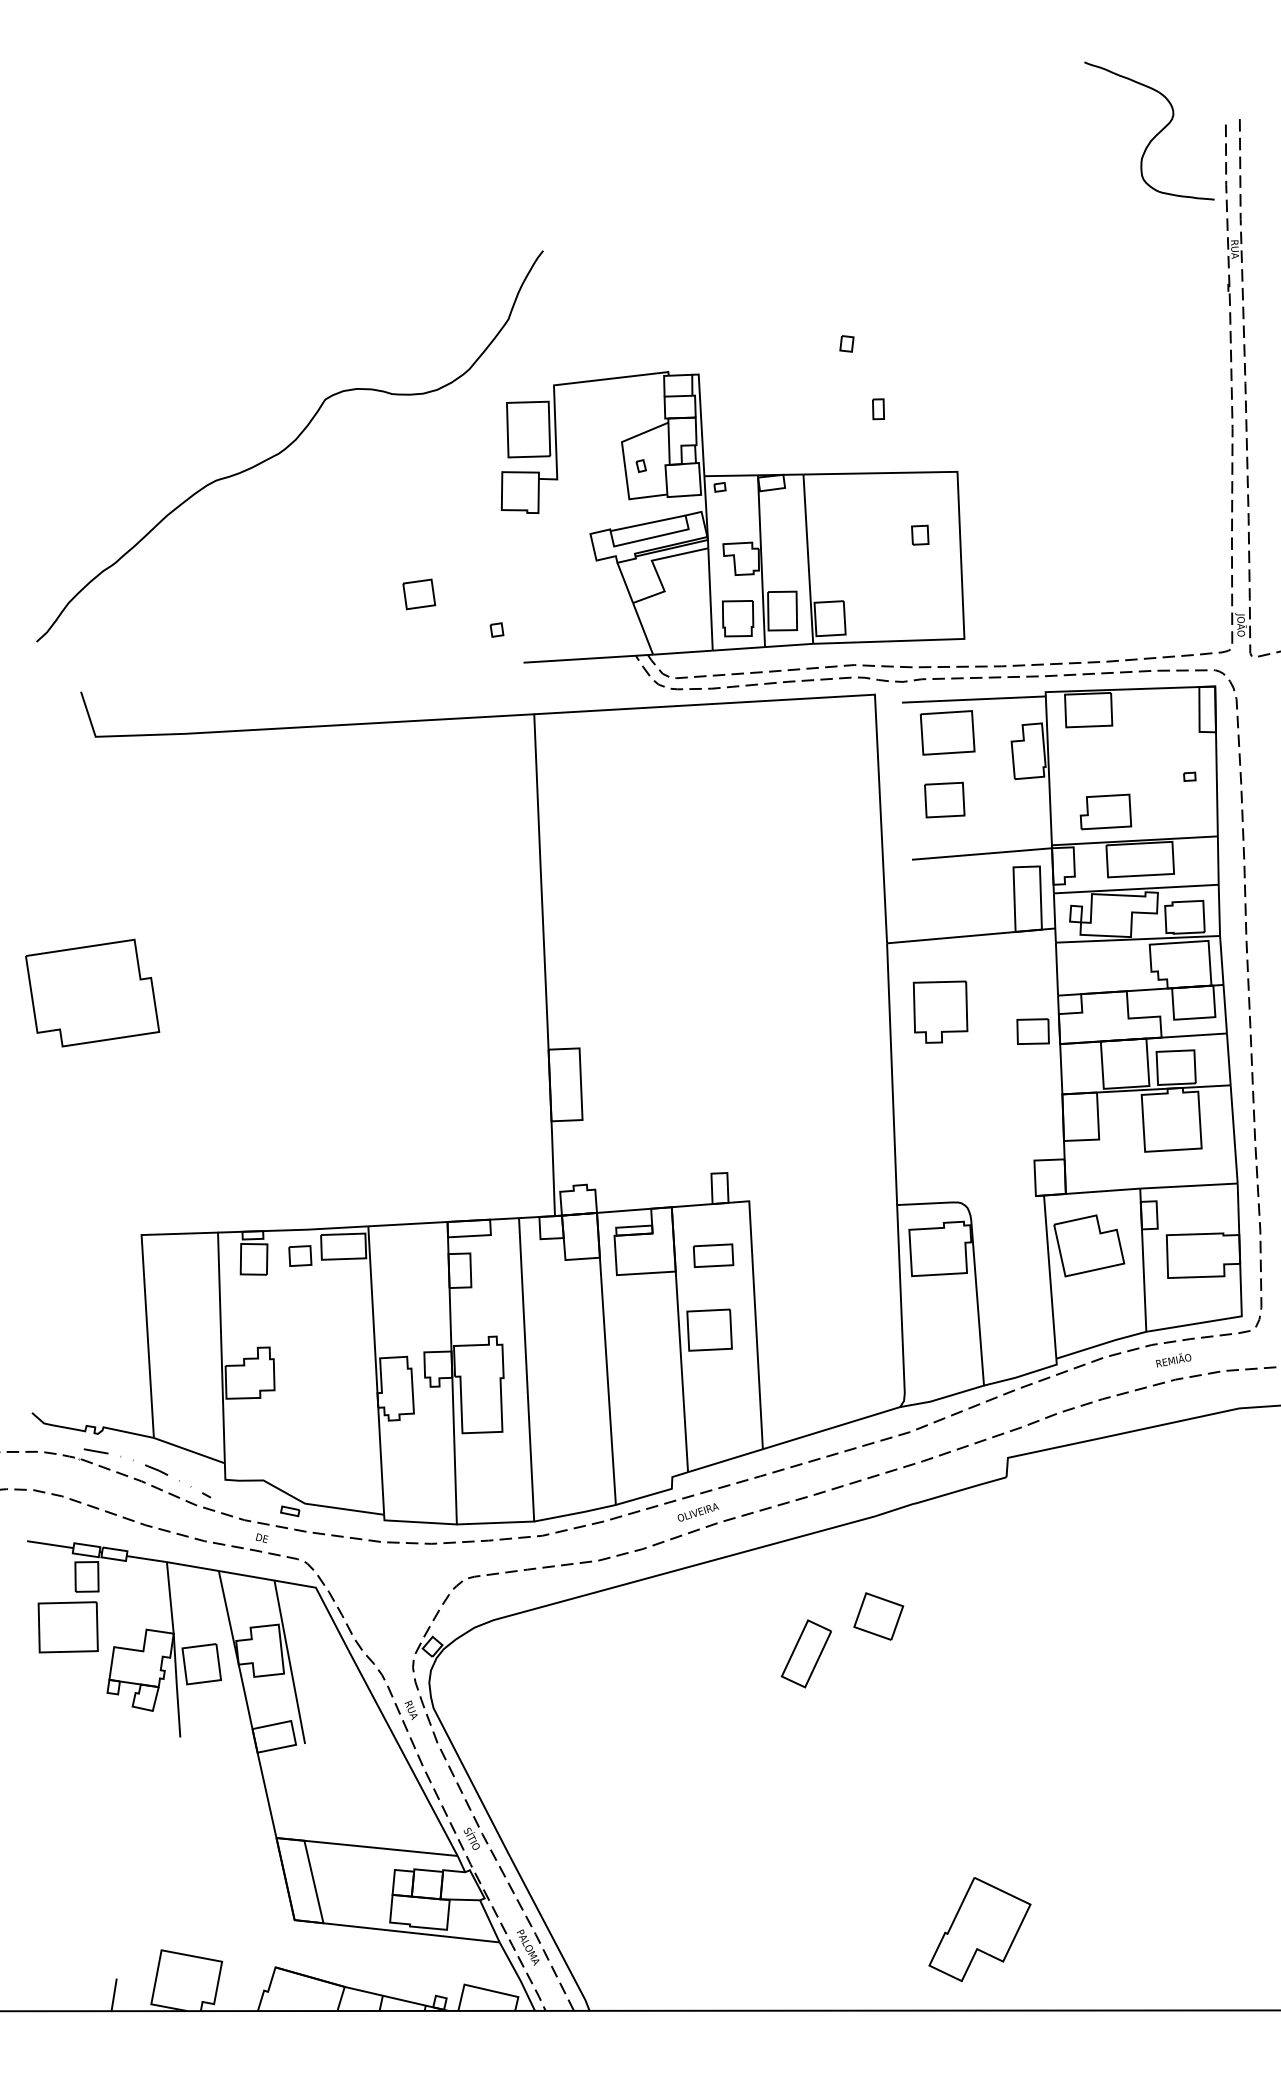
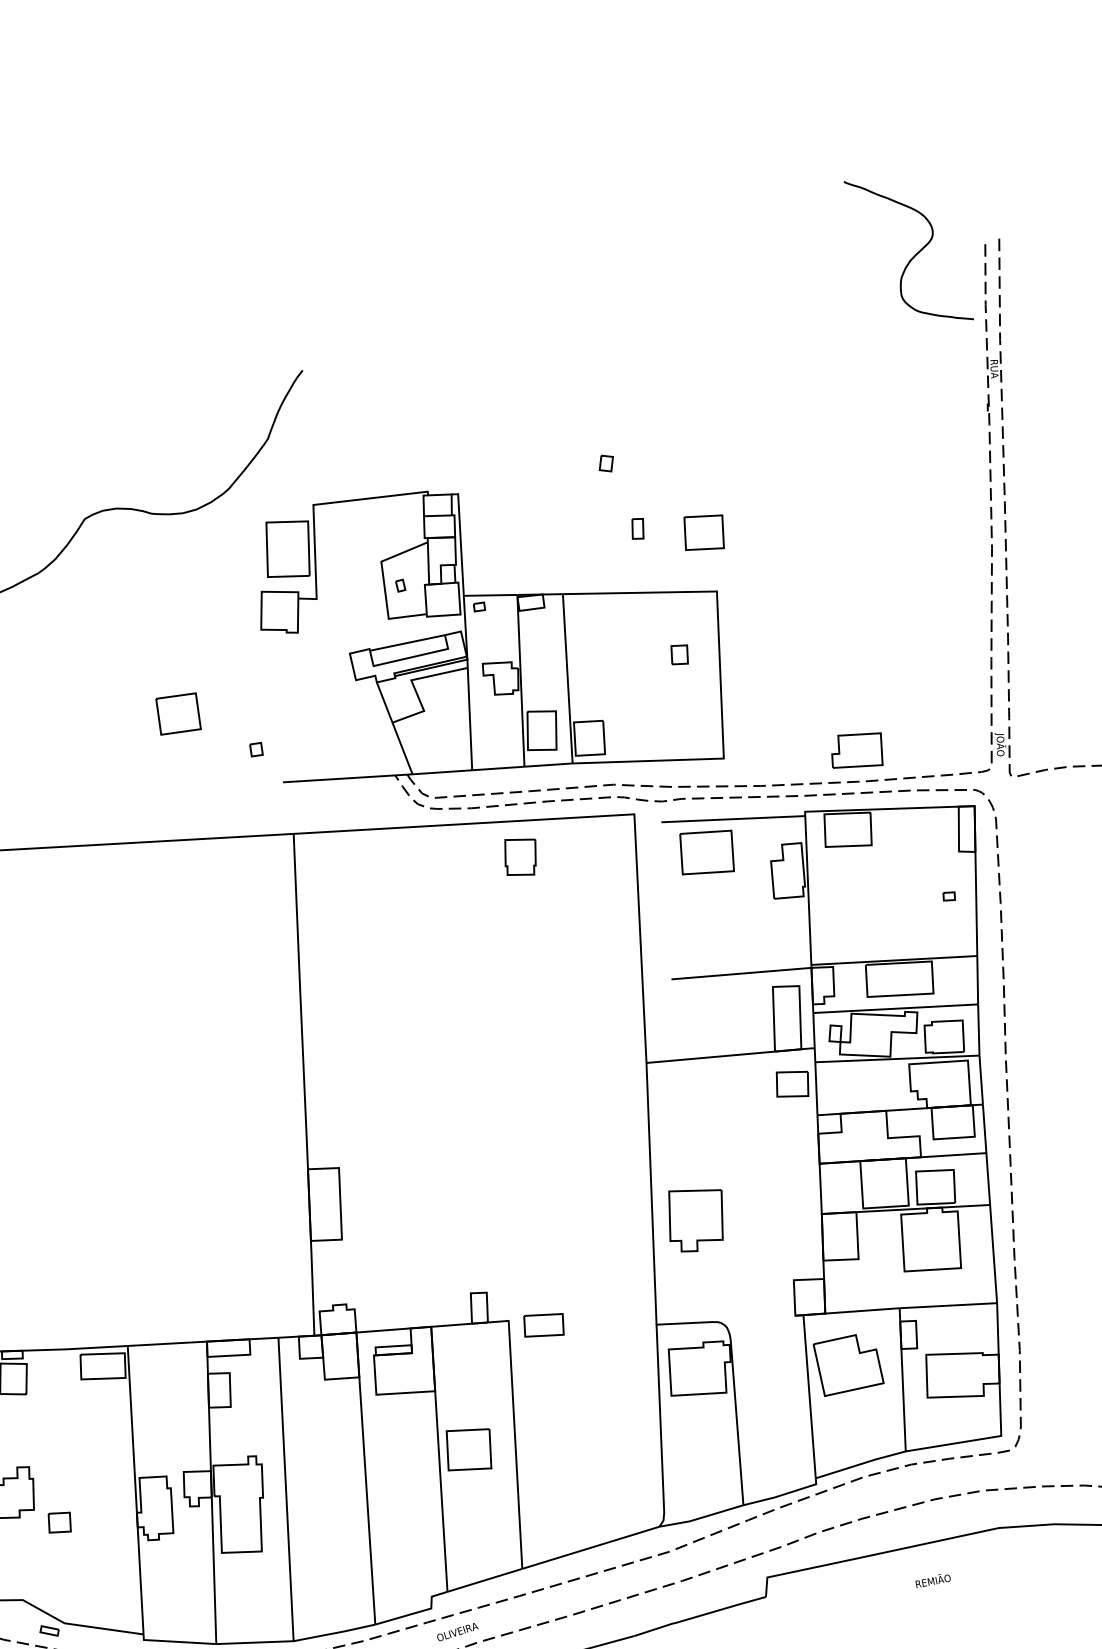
part: (419, 594) -> (178, 714), size x1.4
part: (738, 618) -> (520, 857), moved
part: (944, 799) -> (703, 532), moved
part: (1105, 811) -> (856, 750), moved
part: (940, 1011) -> (695, 1220), moved
part: (1032, 1031) -> (791, 1084), moved
part: (300, 1255) -> (59, 1522), moved
part: (713, 1255) -> (543, 1325), moved
text: (1173, 1360) -> (932, 1581), moved

